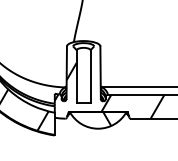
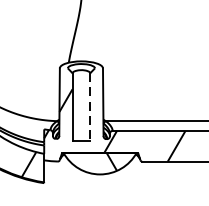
line: (90, 76) -> (90, 107), solid -> dashed

